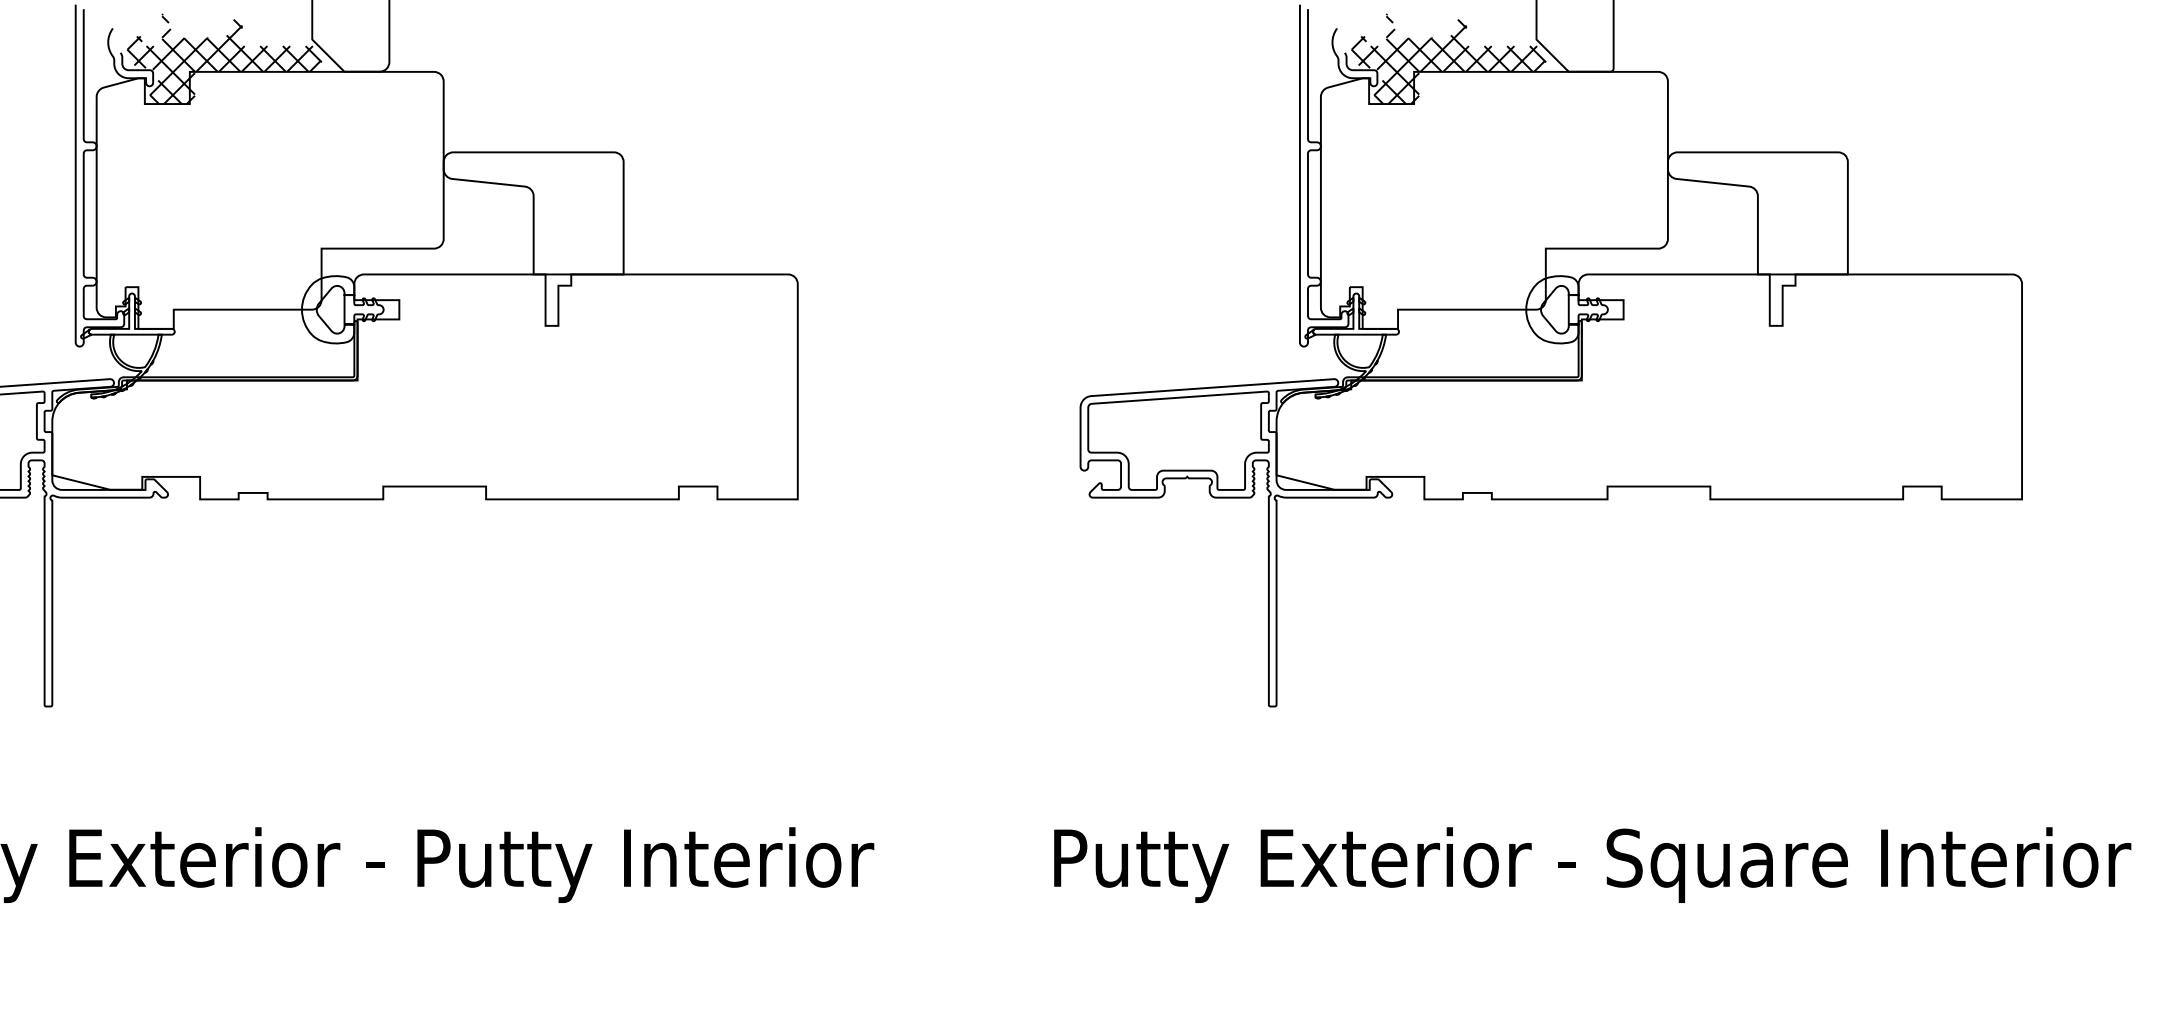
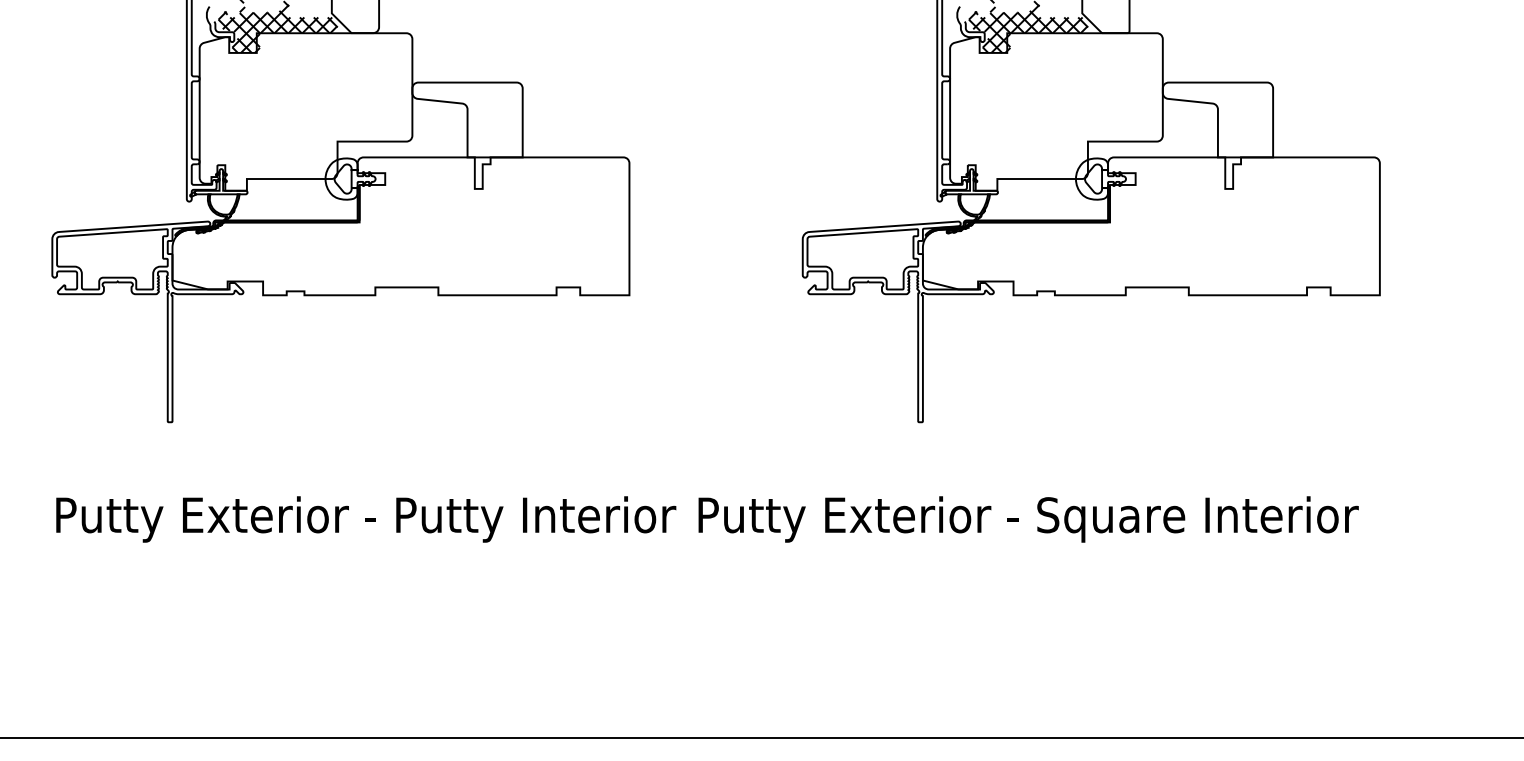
text: (1592, 865) -> (1028, 519), moved

